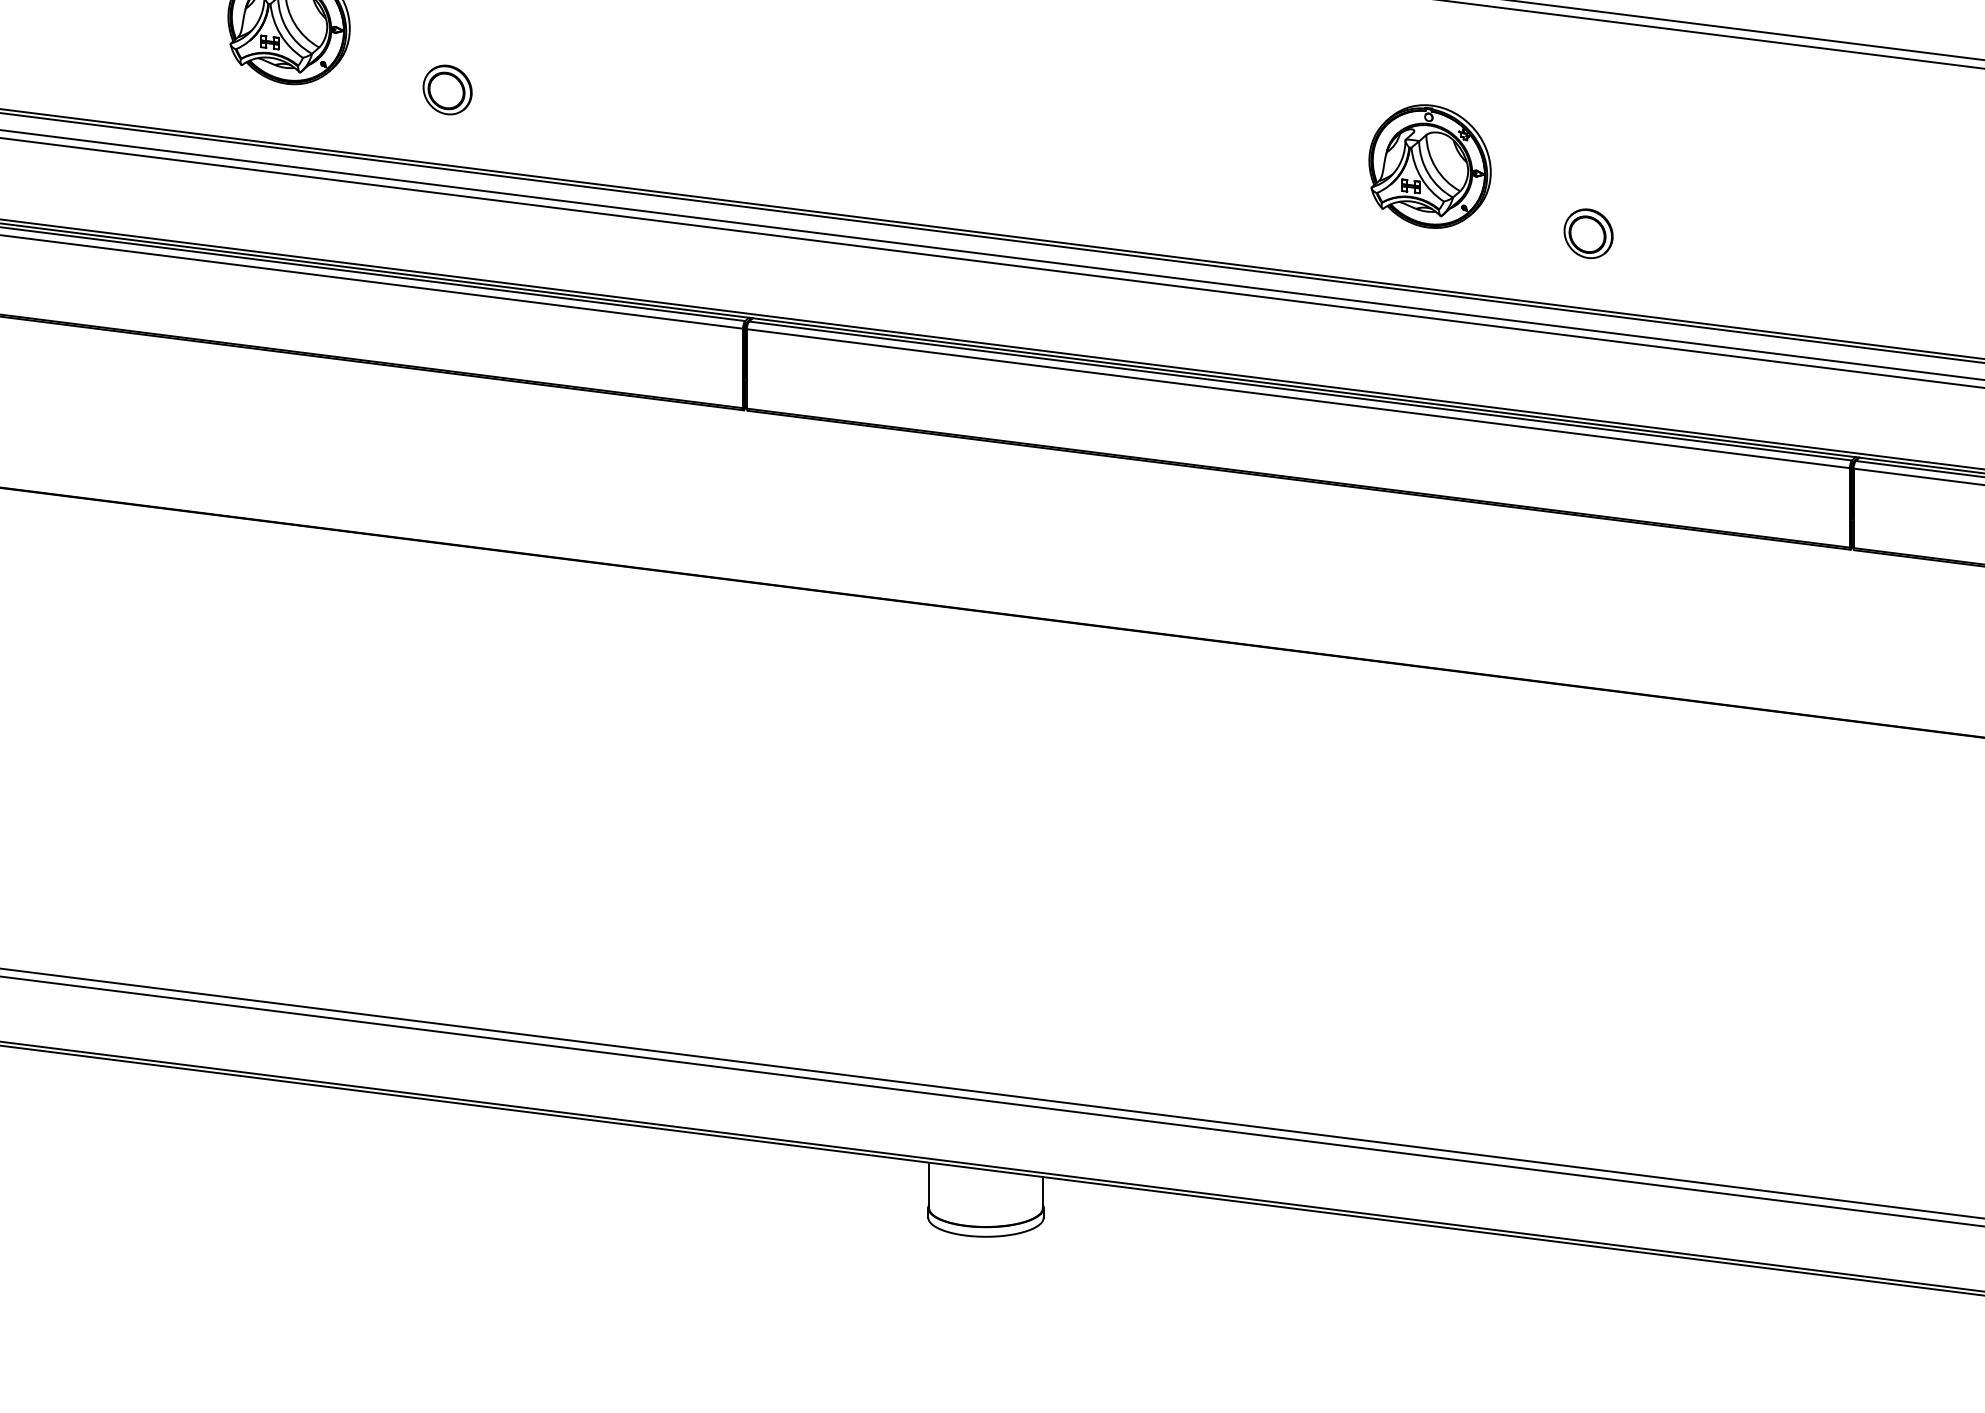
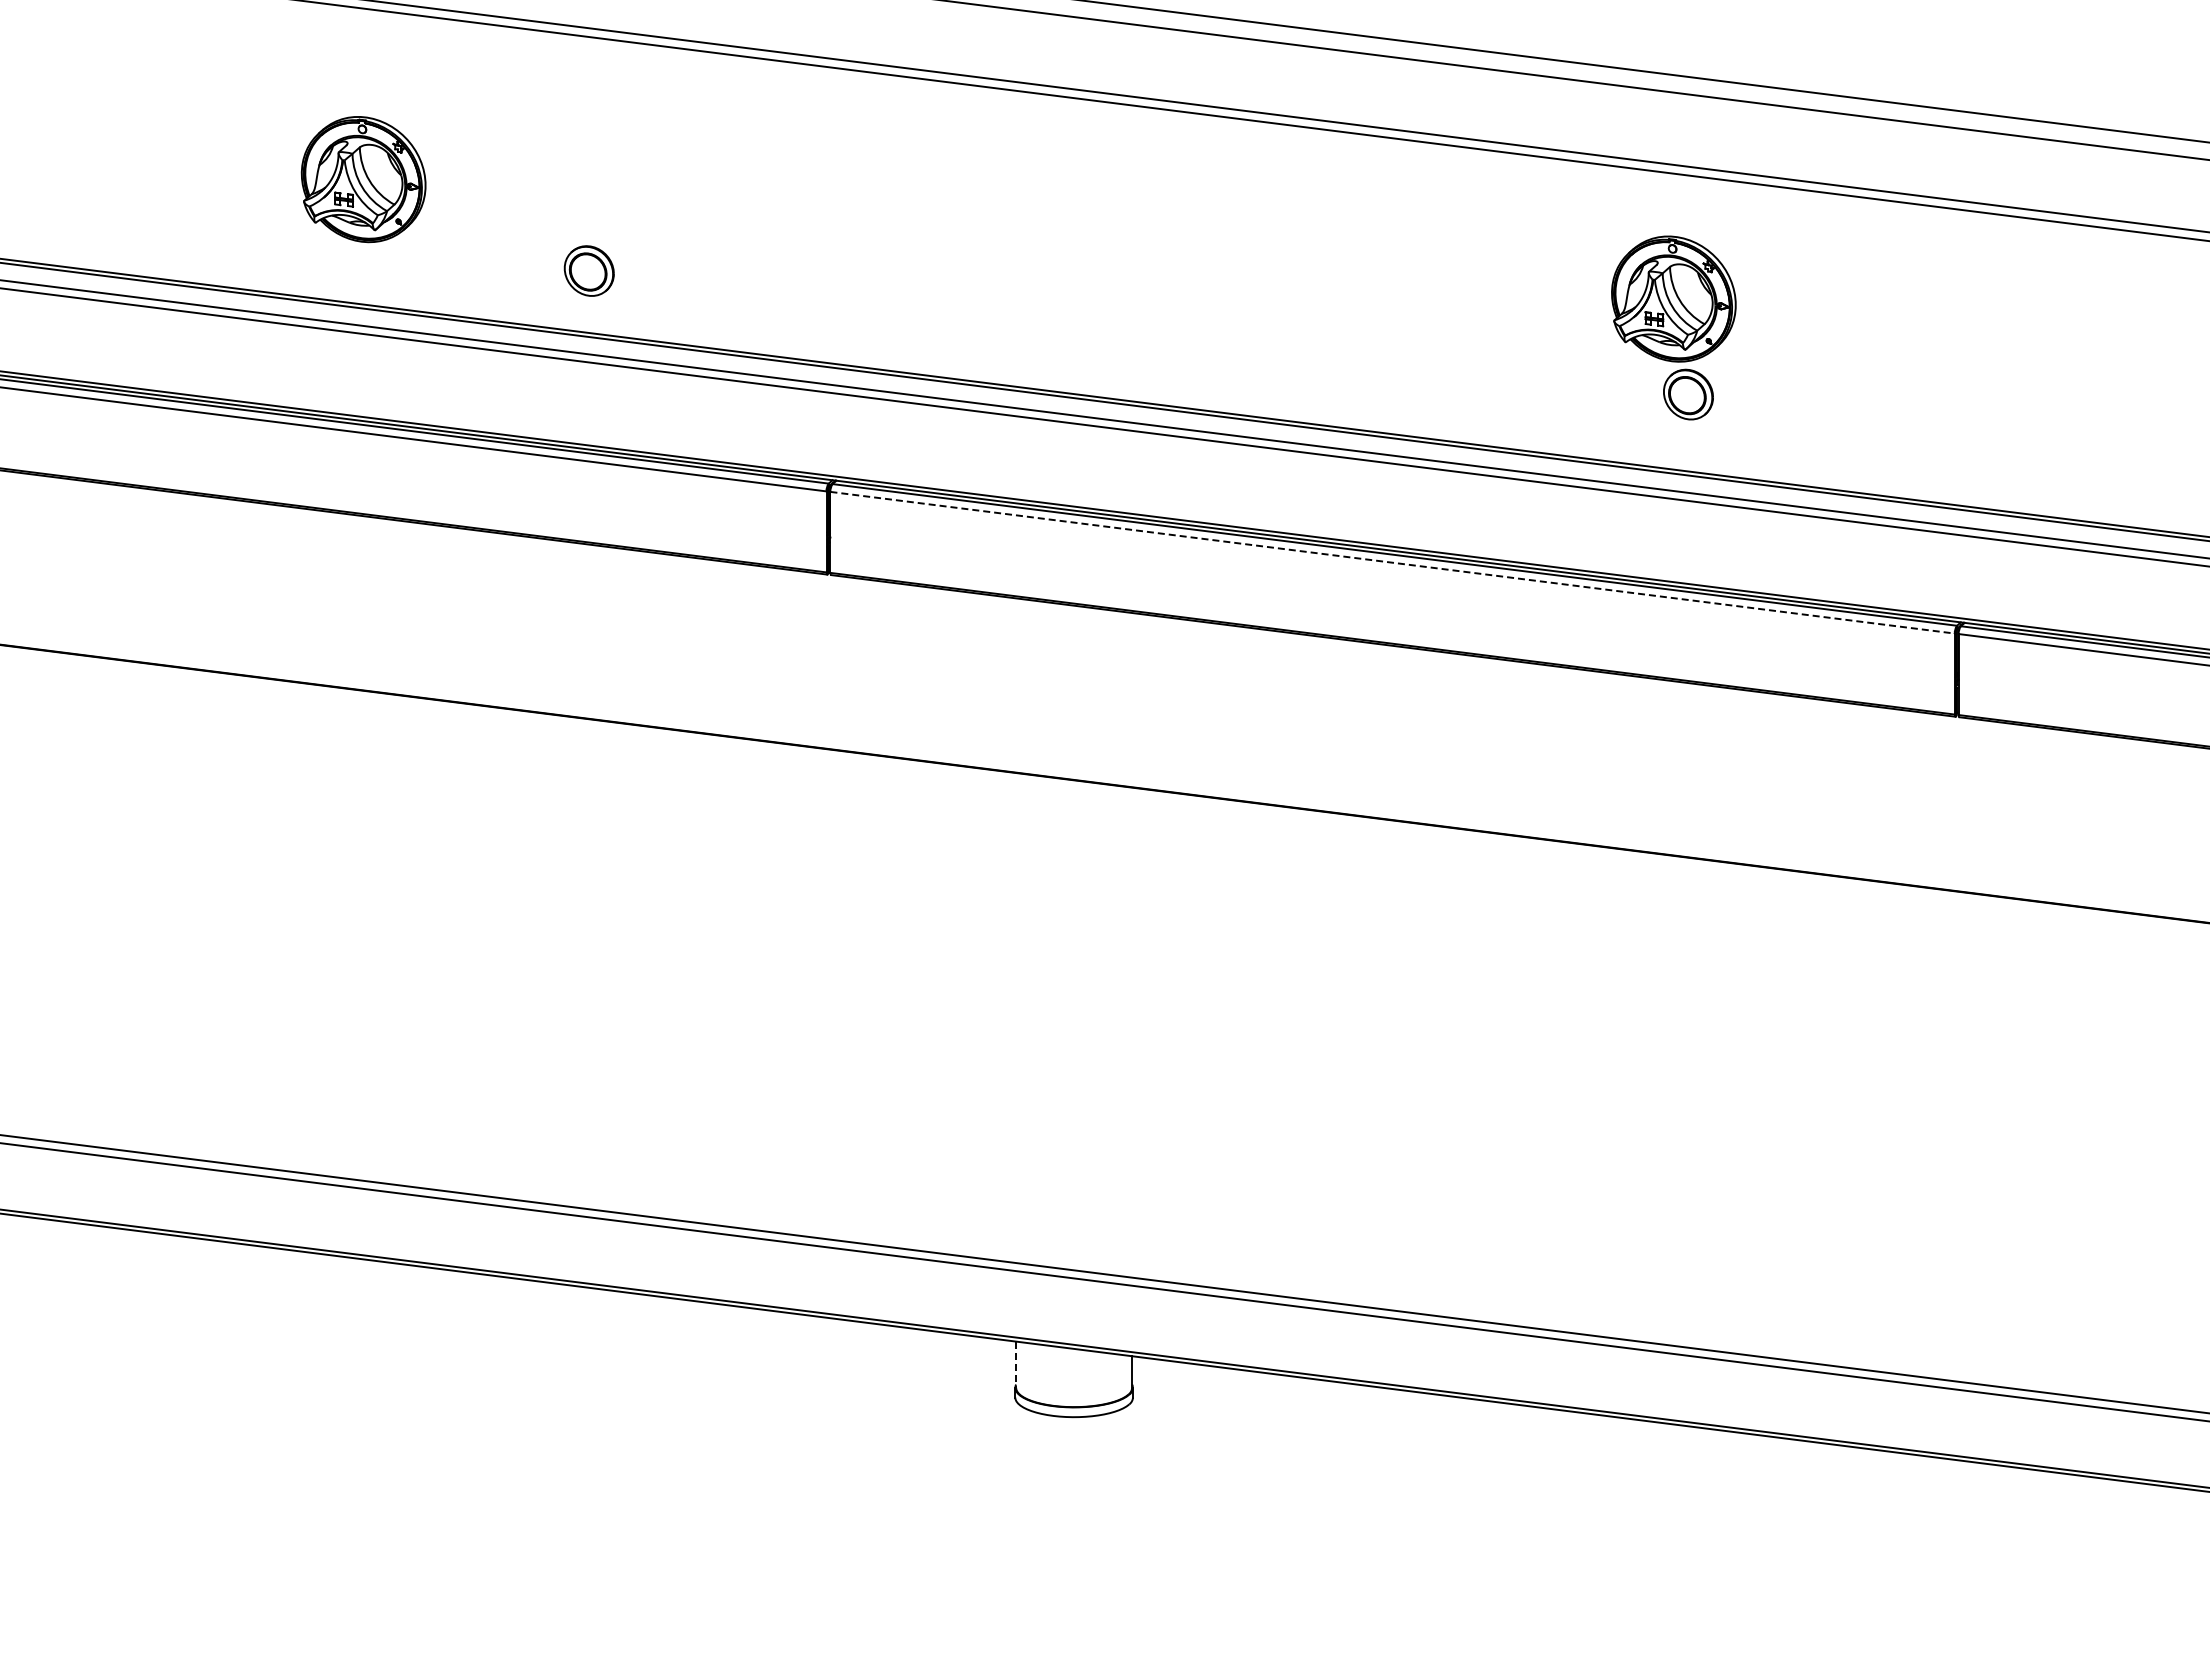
part: (446, 89) -> (588, 270), moved
part: (1429, 165) -> (1673, 298), moved
line: (1298, 398) -> (1392, 562), solid -> dashed
line: (929, 1186) -> (1016, 1365), solid -> dashed

